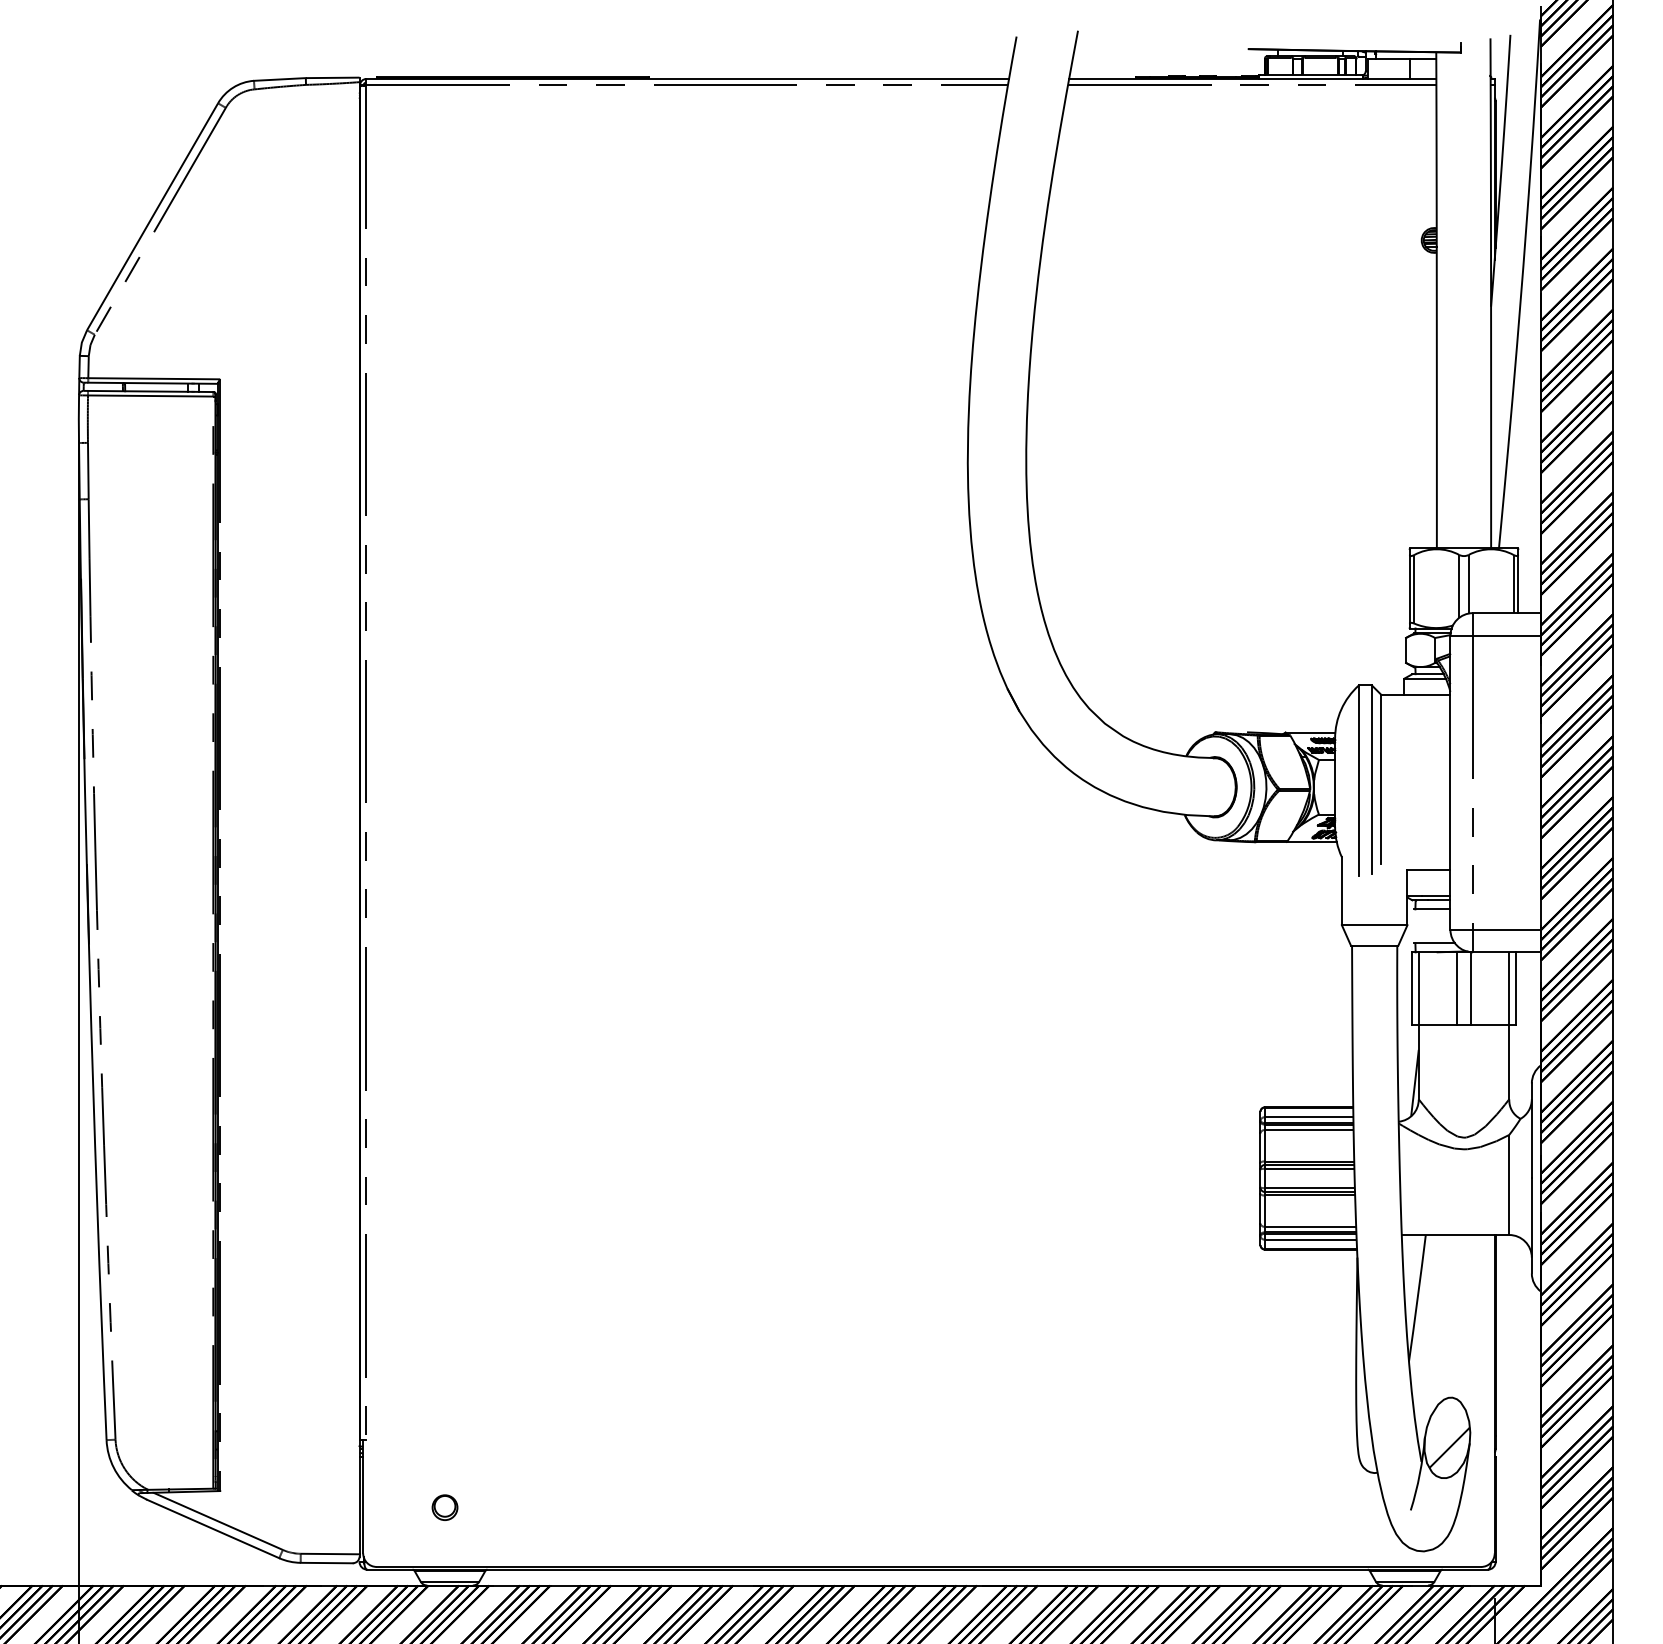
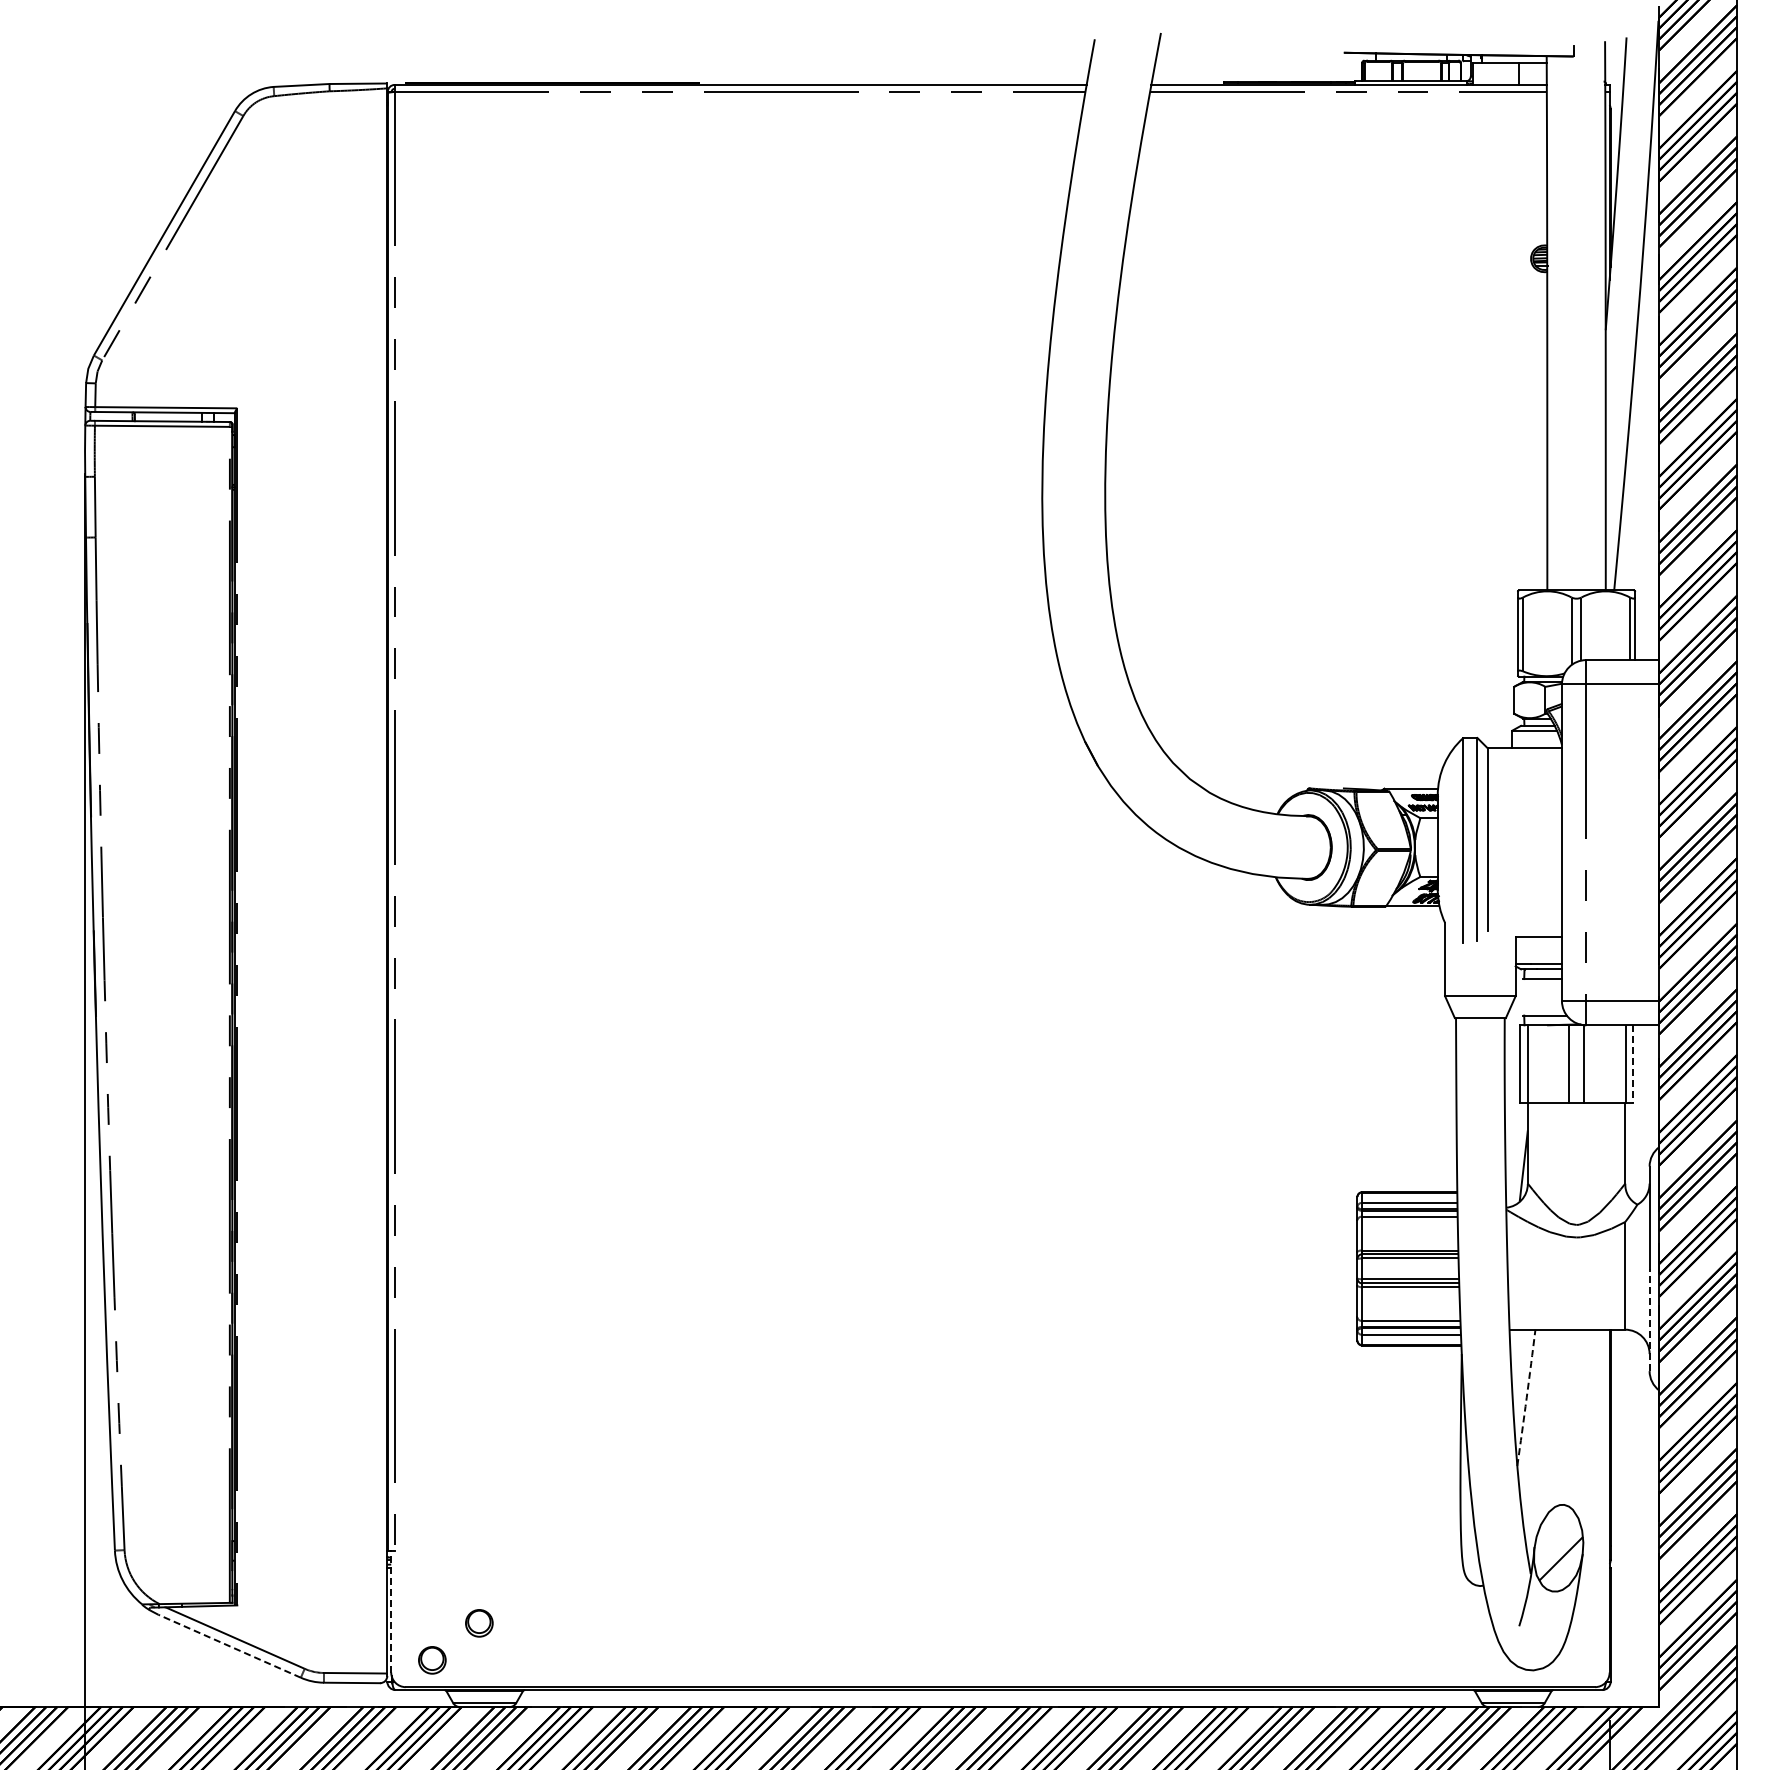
line: (1515, 988) -> (1632, 1064), solid -> dashed
line: (1531, 1225) -> (1649, 1319), solid -> dashed
arc: (1417, 1297) -> (1526, 1397), solid -> dashed
line: (363, 1496) -> (391, 1611), solid -> dashed
line: (212, 1529) -> (229, 1646), solid -> dashed
part: (401, 1542) -> (432, 1660), added

